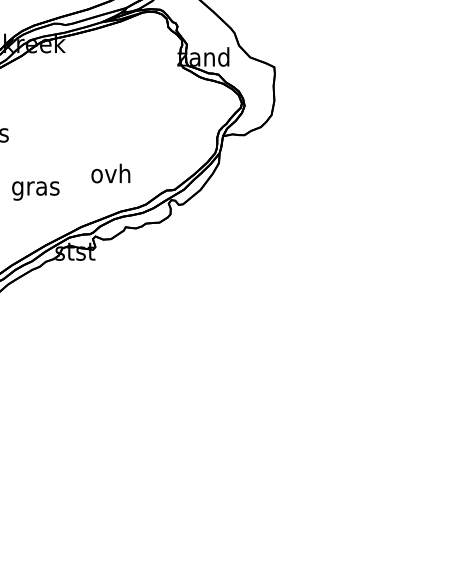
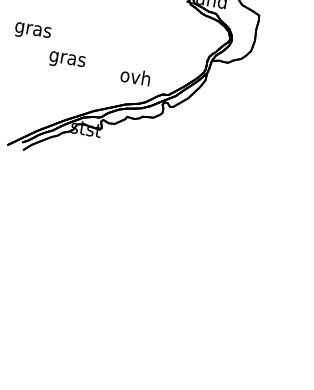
text: (110, 173) -> (135, 76), moved
text: (35, 190) -> (67, 60), moved

